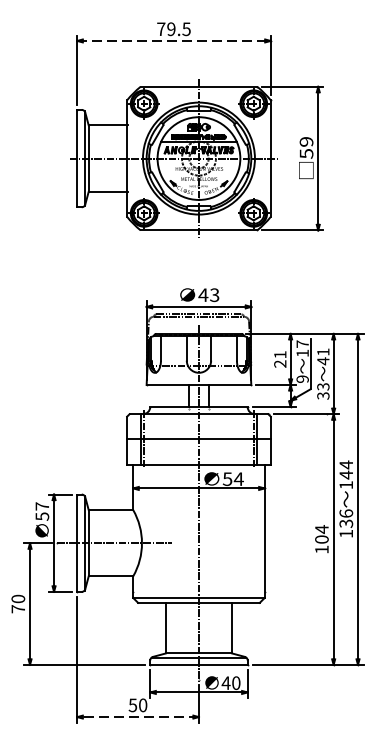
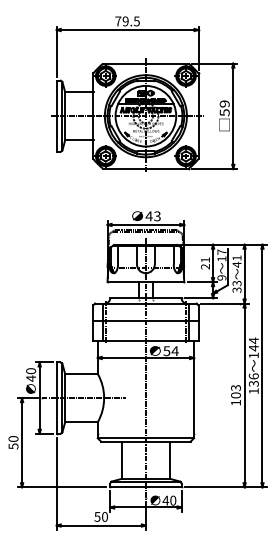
line: (173, 41) -> (127, 30), dashed -> solid
text: (42, 510) -> (31, 374), 57 -> 40
text: (321, 528) -> (235, 387), 104 -> 103
text: (18, 609) -> (13, 446), 70 -> 50
line: (138, 717) -> (101, 525), dashed -> solid

